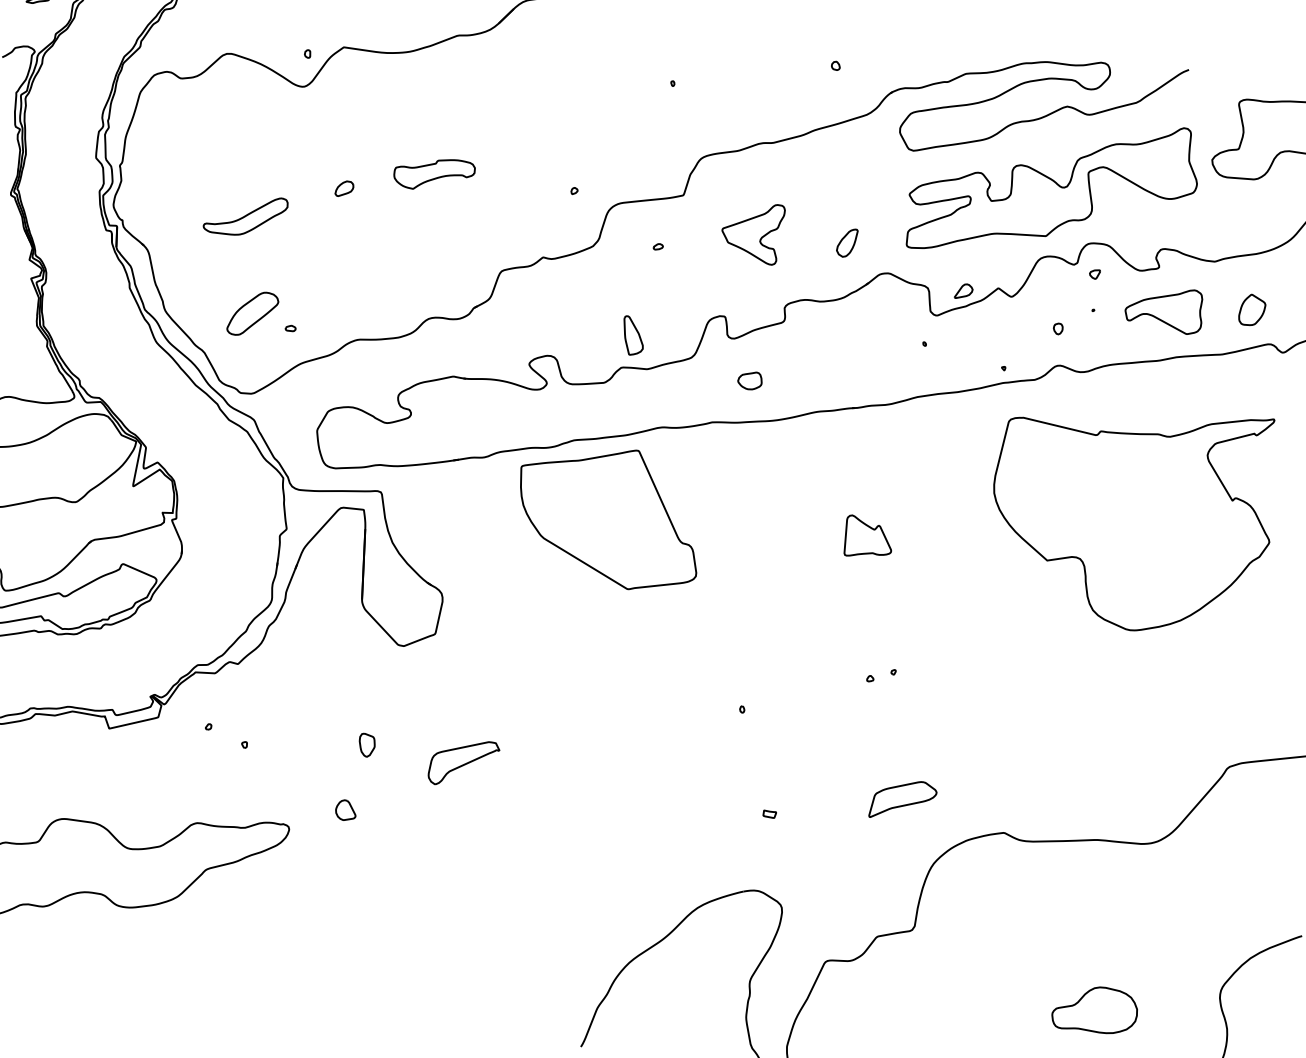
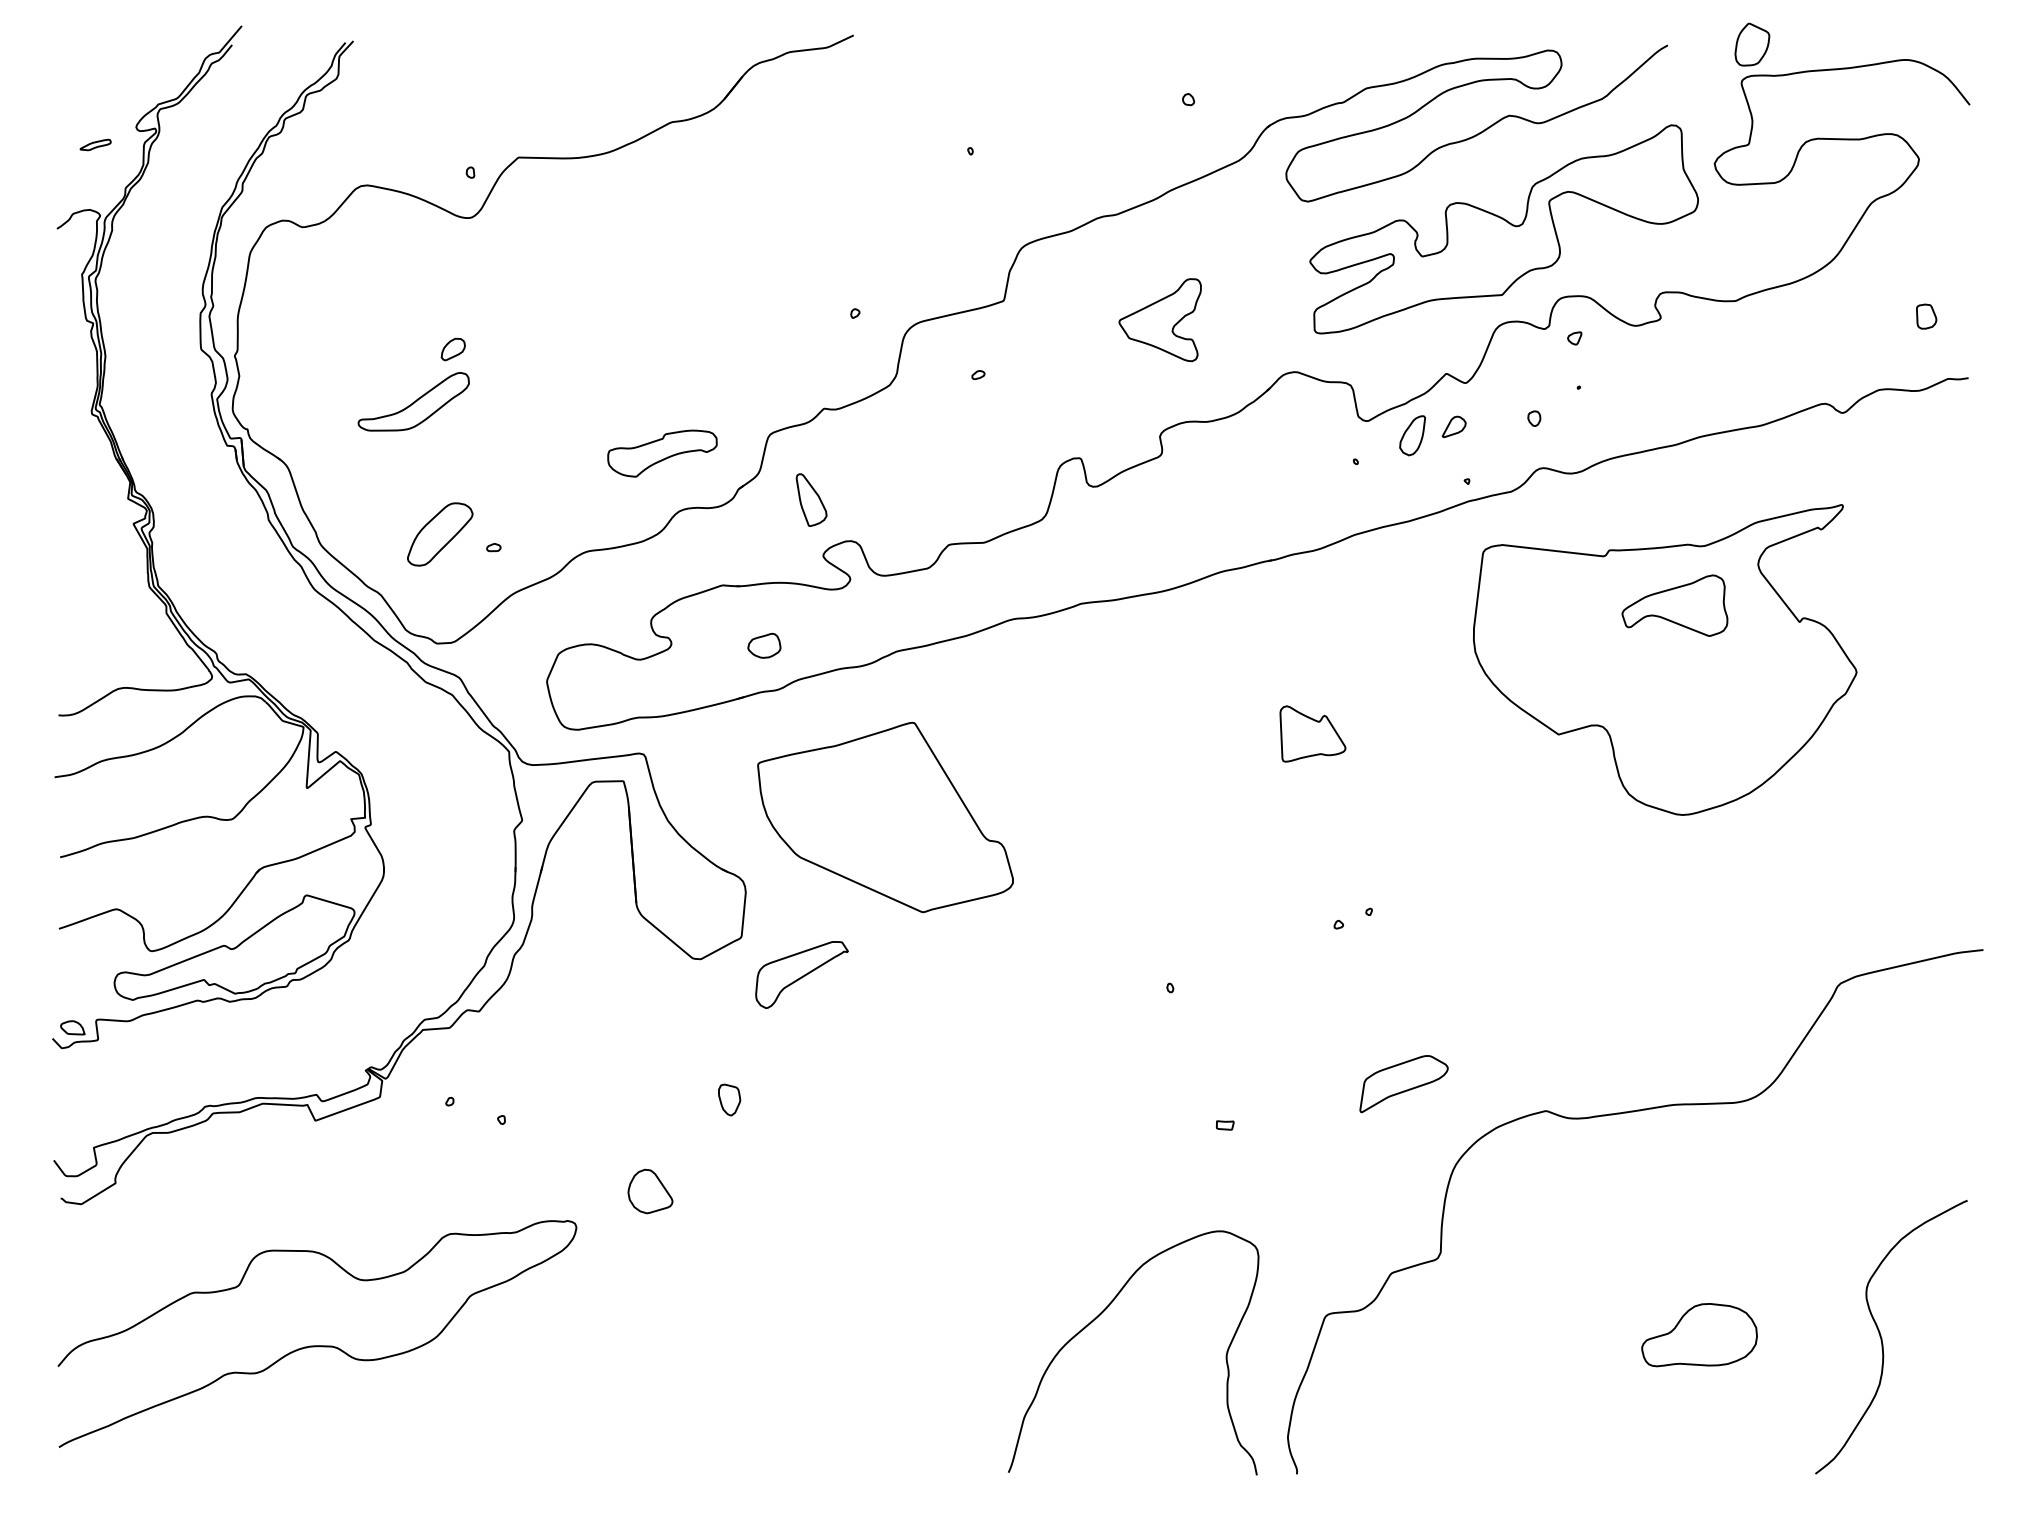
part: (434, 174) -> (662, 453), moved
part: (344, 188) -> (452, 349), moved
part: (751, 232) -> (1159, 320), moved
part: (847, 242) -> (1412, 435), moved
part: (963, 291) -> (1453, 426), moved
part: (1164, 308) -> (1674, 605), moved
part: (1252, 310) -> (1752, 44), moved
part: (633, 335) -> (811, 499), moved
part: (750, 380) -> (764, 645), moved
part: (609, 517) -> (885, 817), moved
part: (366, 745) -> (729, 1099), moved
part: (463, 762) -> (801, 974), moved
part: (345, 810) -> (649, 1191), size x1.6

